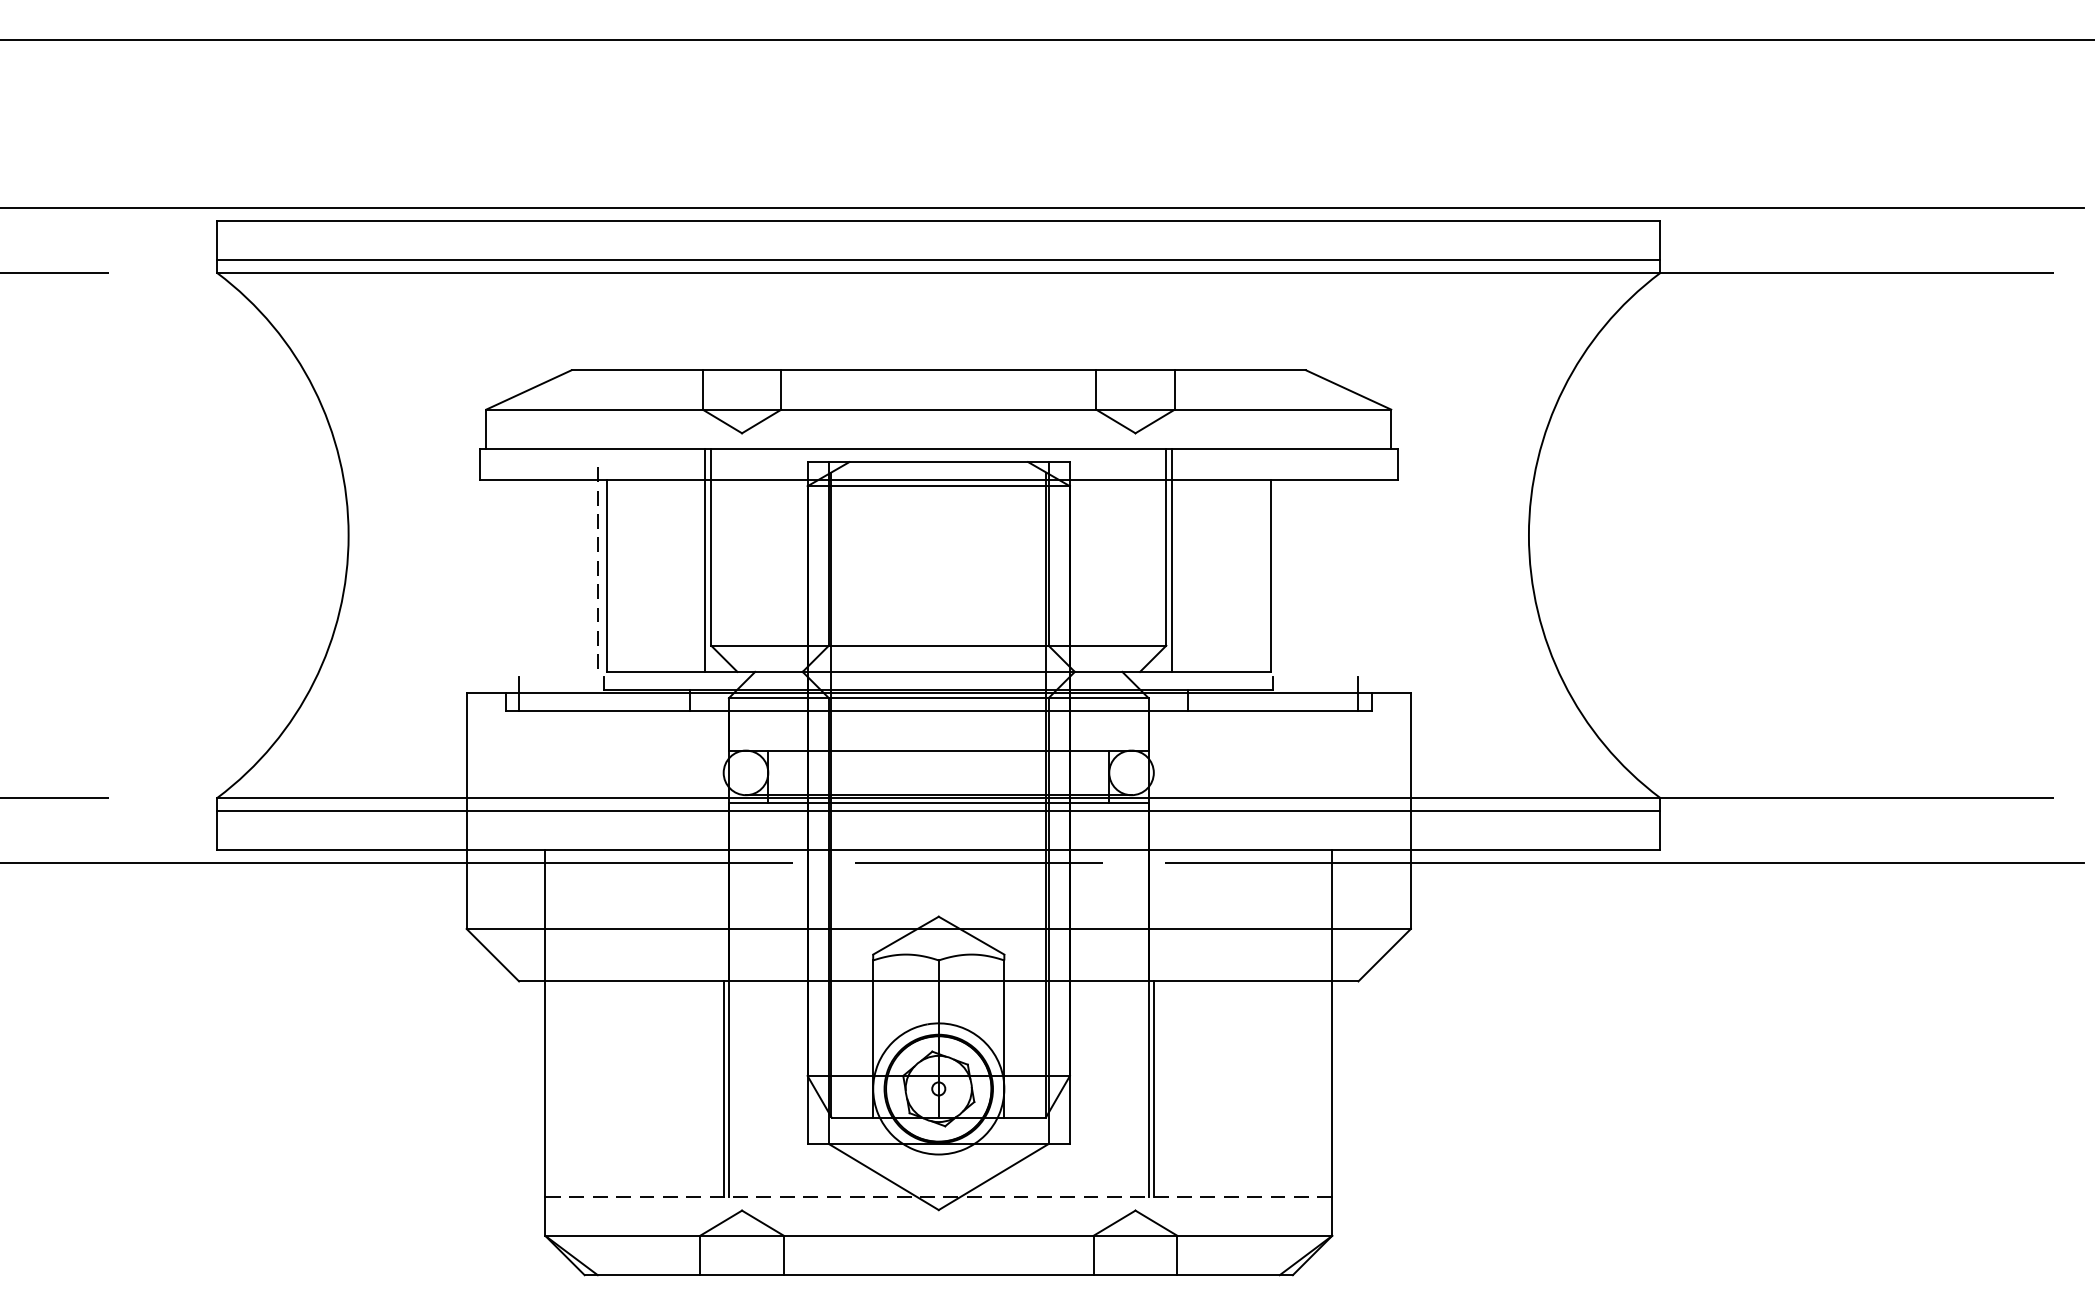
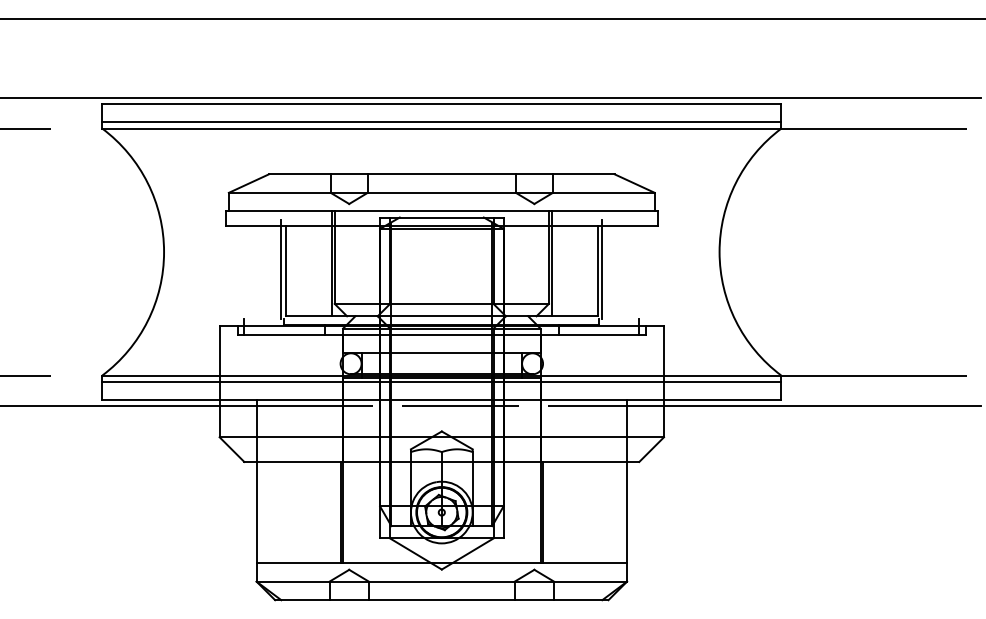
line: (598, 572) -> (281, 269), dashed -> solid
line: (1280, 572) -> (602, 269), added
line: (938, 1197) -> (441, 563), dashed -> solid

